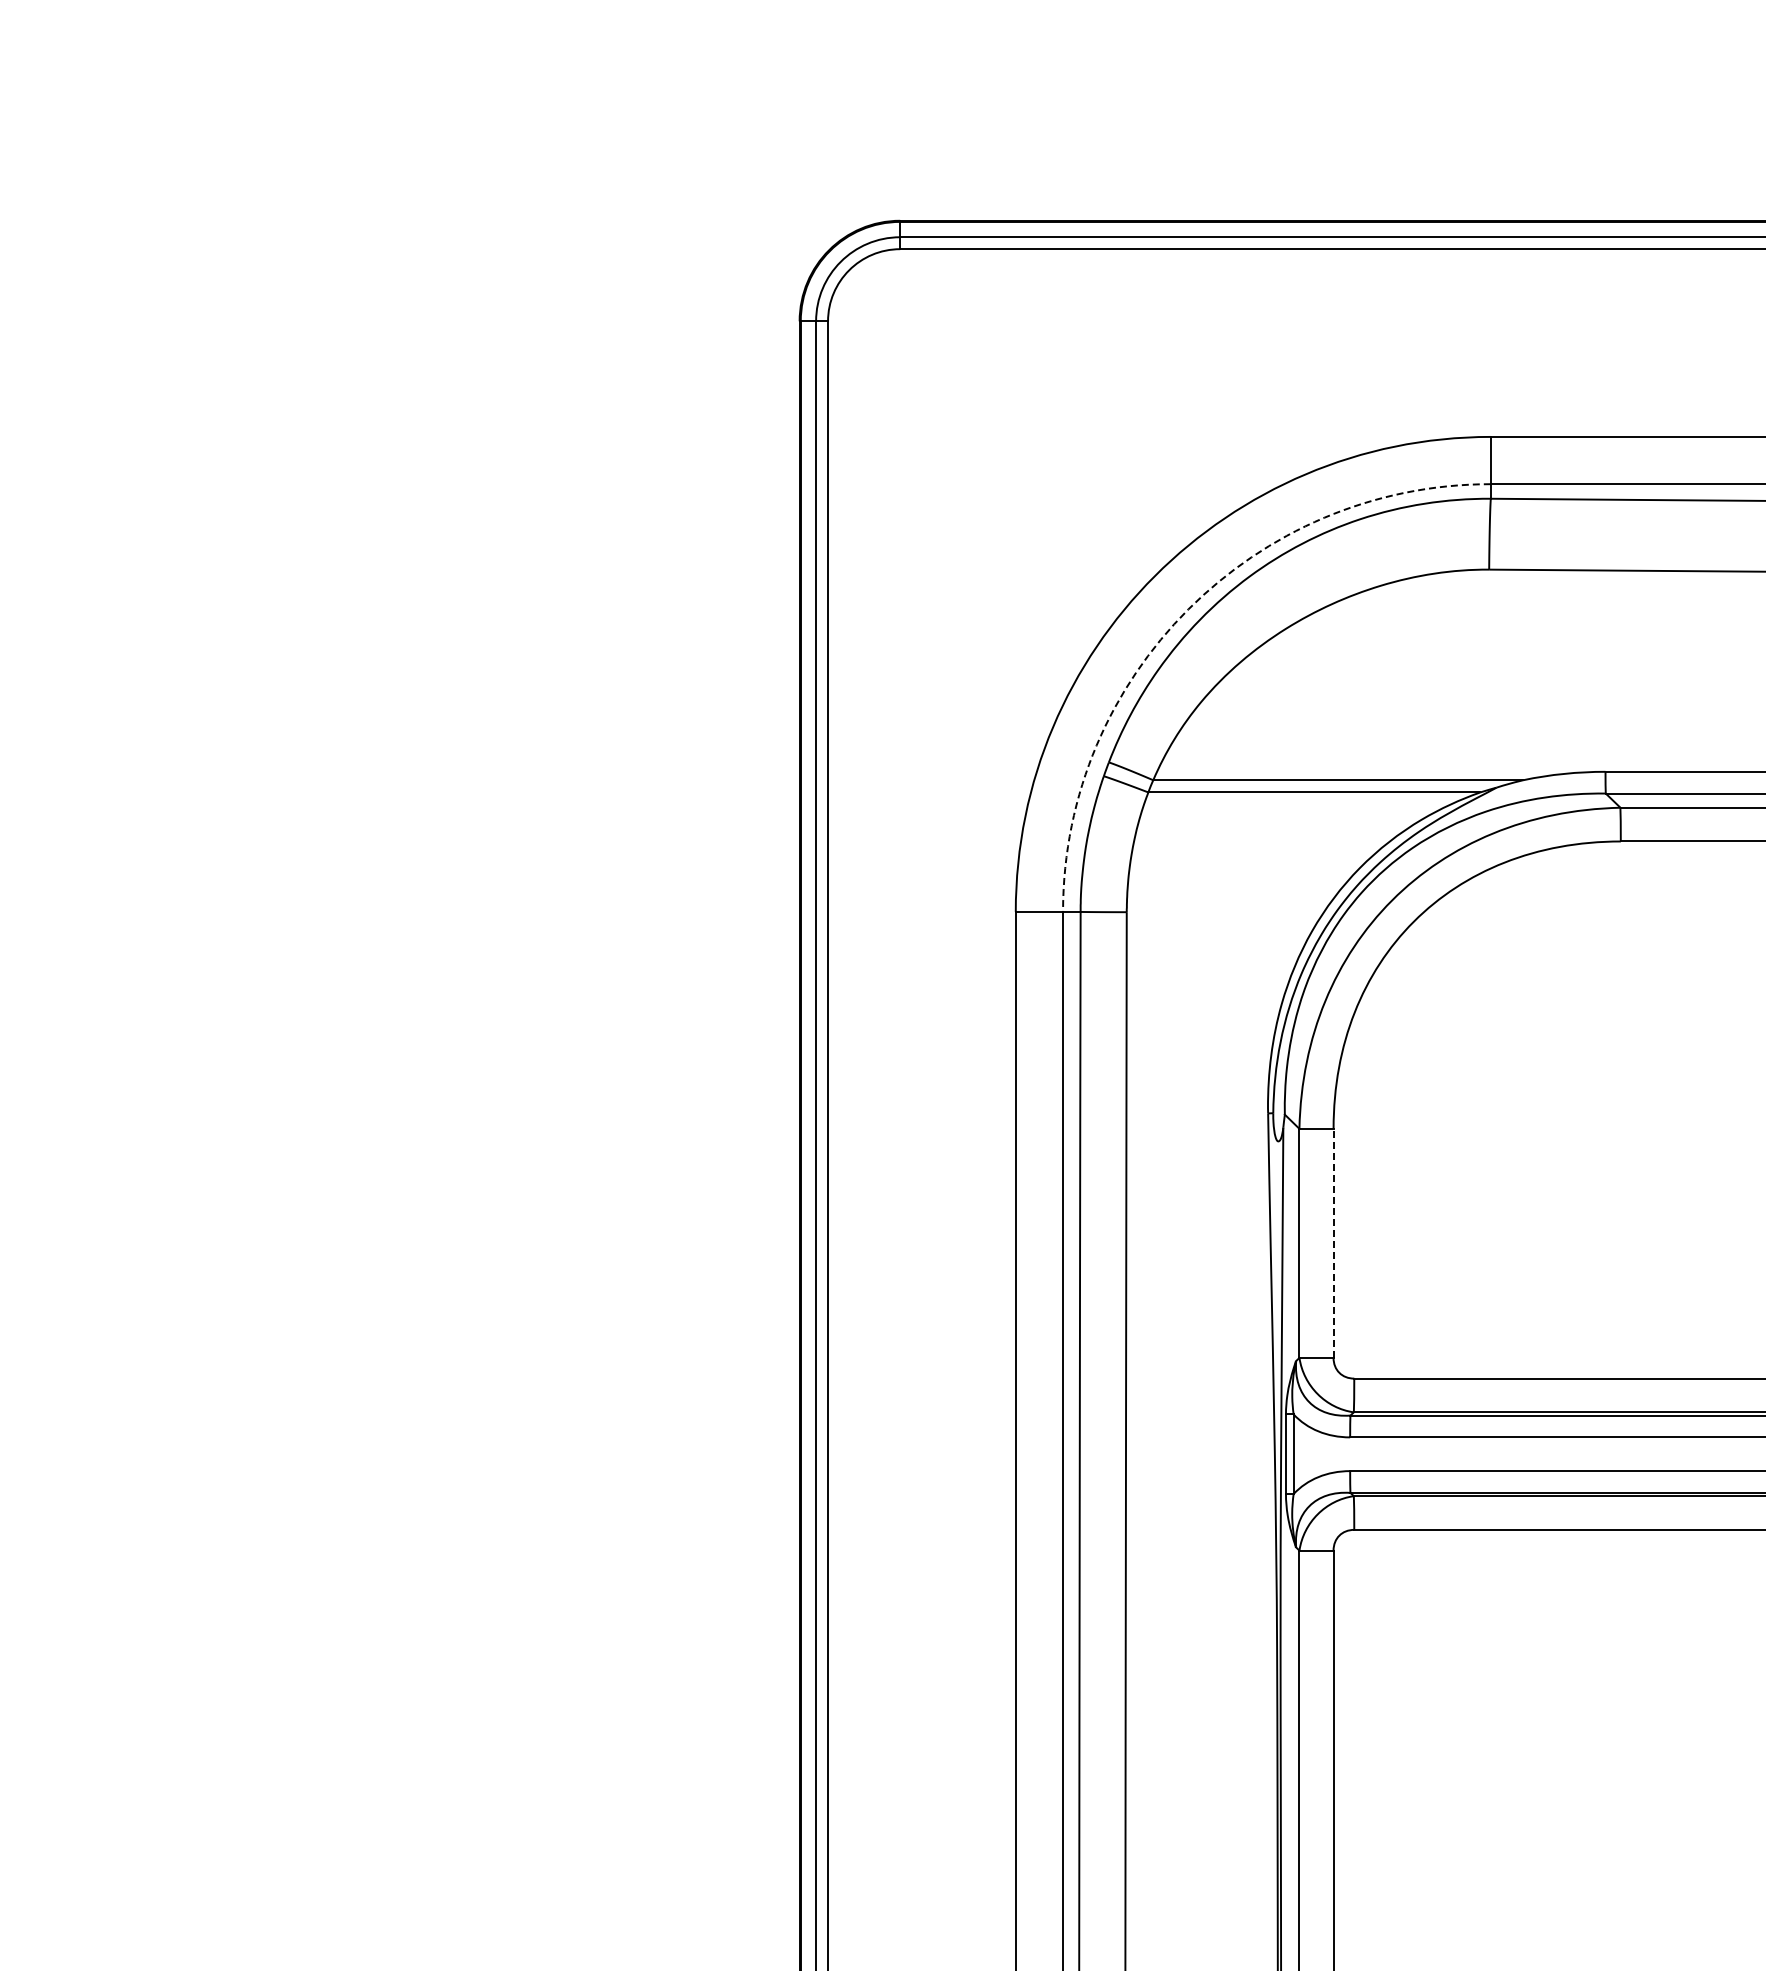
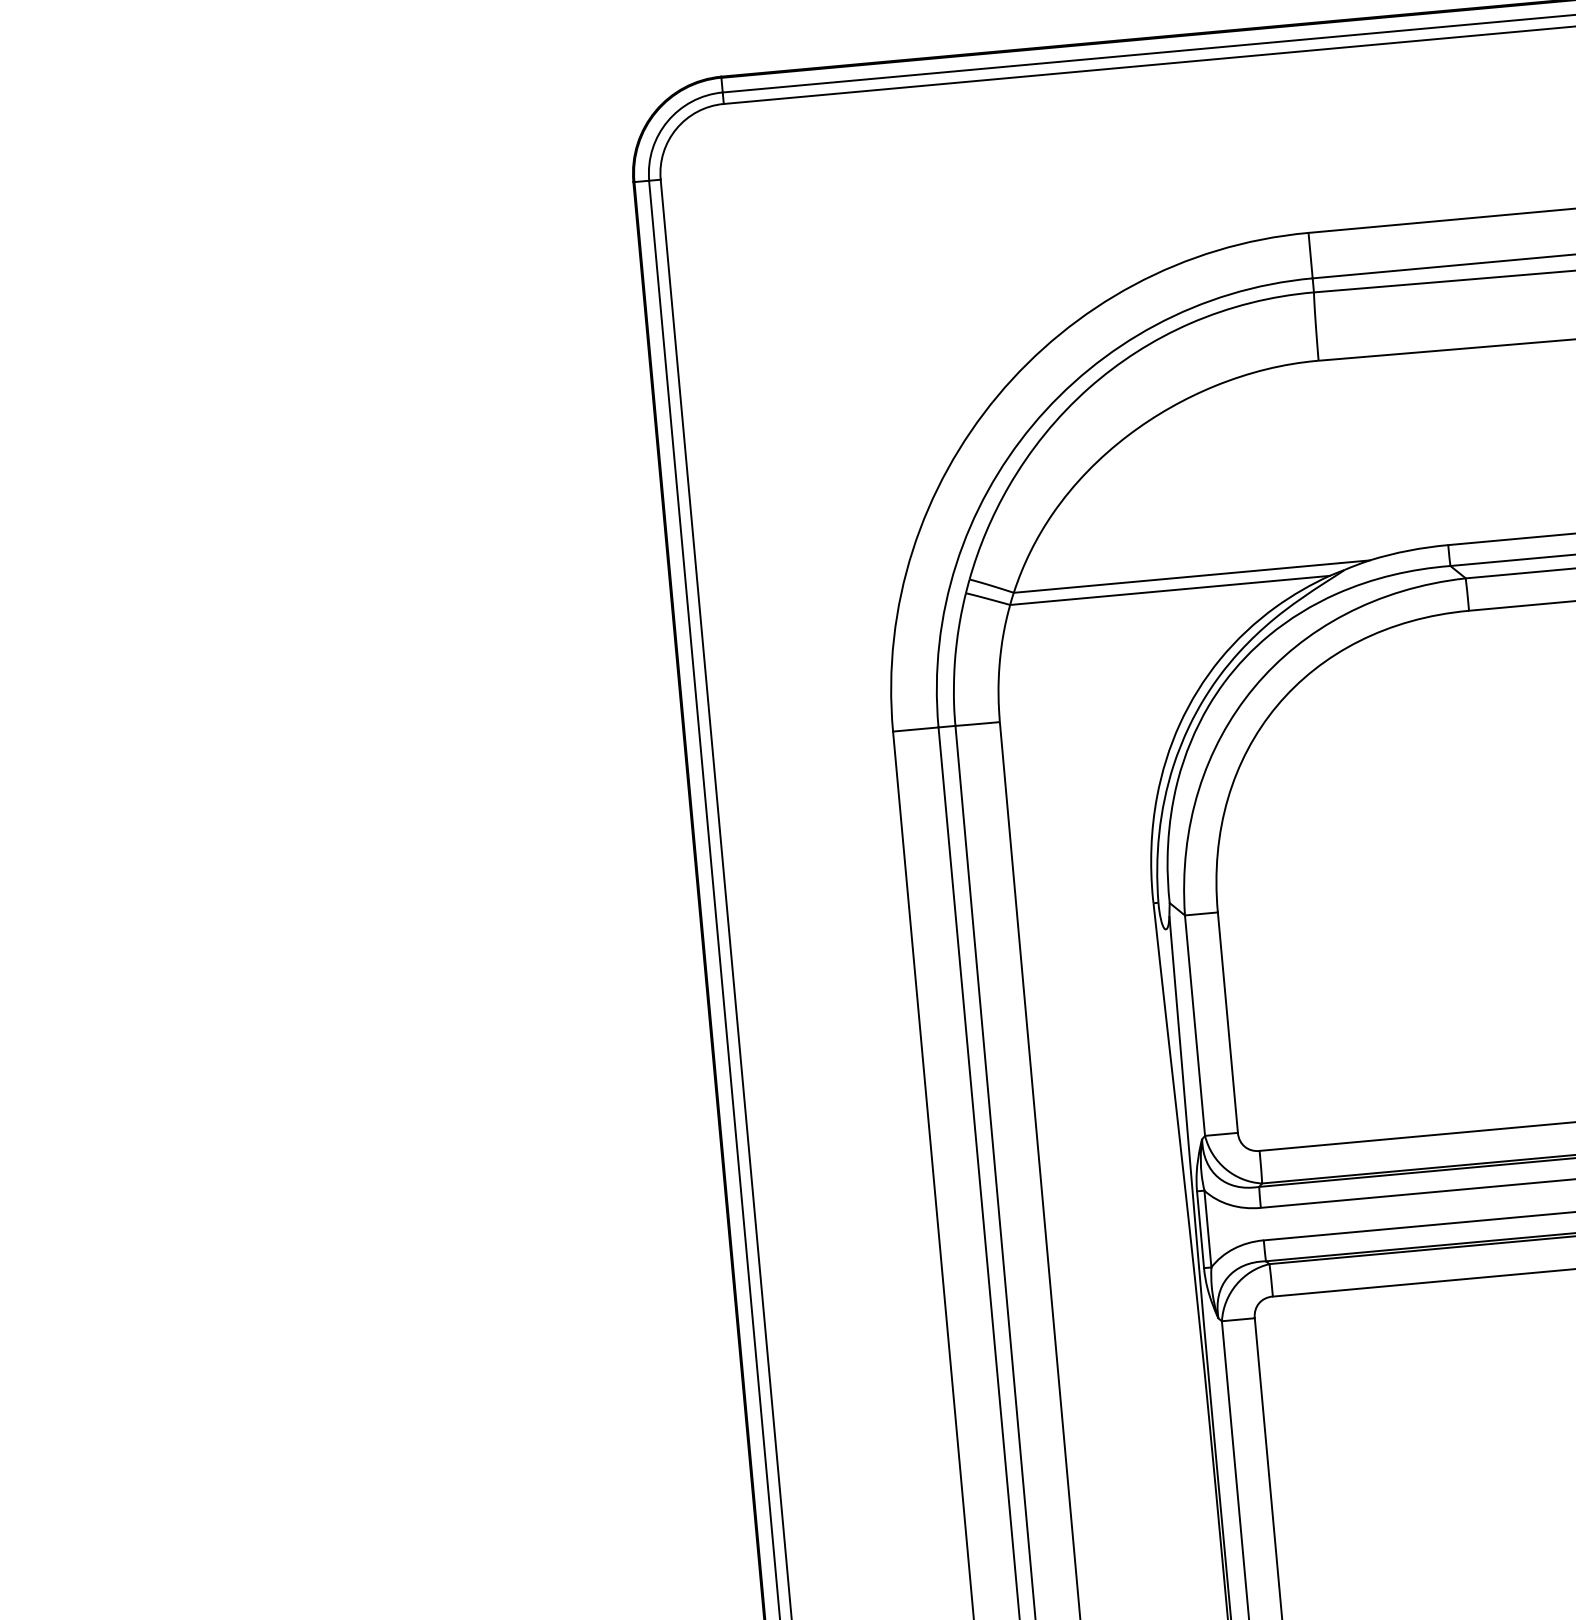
arc: (1188, 609) -> (1032, 425), dashed -> solid
line: (1333, 1243) -> (1227, 1022), dashed -> solid

